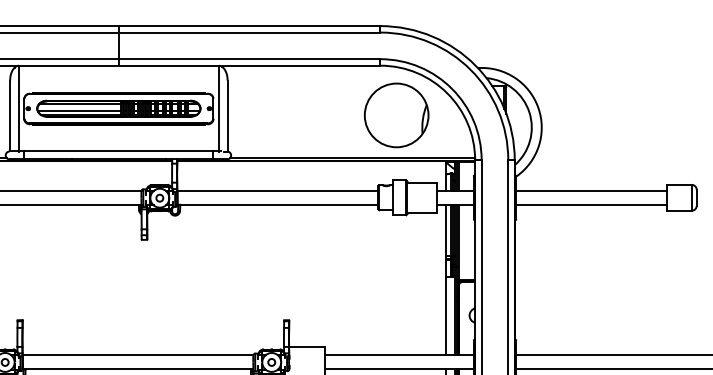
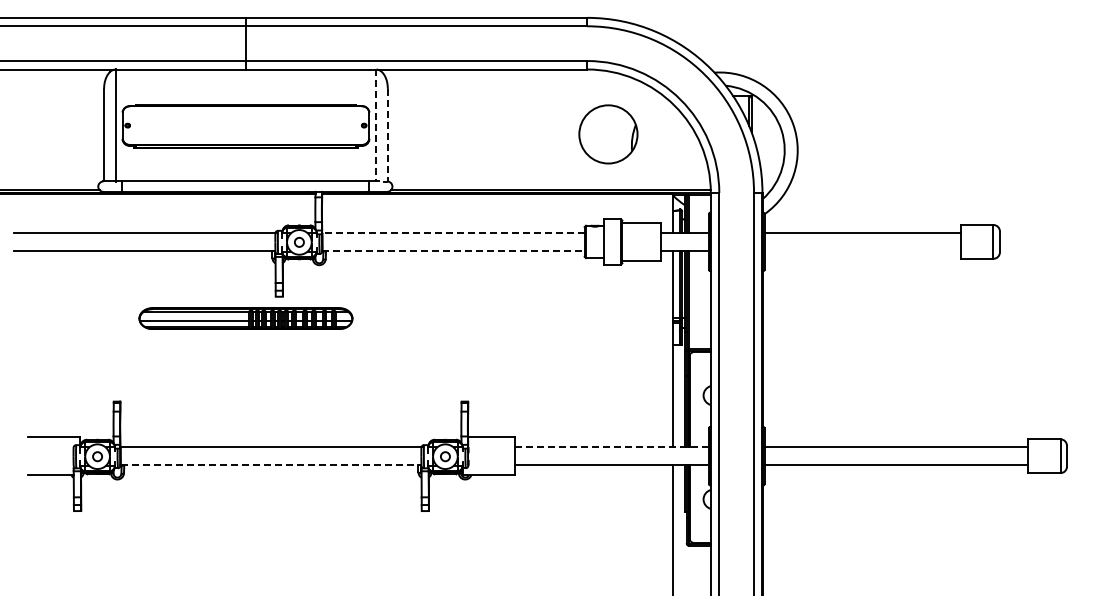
part: (118, 108) -> (245, 318), moved
line: (218, 108) -> (376, 125), solid -> dashed
part: (396, 115) -> (608, 134), size x0.7
line: (227, 116) -> (387, 135), solid -> dashed
line: (277, 190) -> (452, 232), solid -> dashed
line: (278, 204) -> (454, 250), solid -> dashed
line: (591, 204) -> (862, 250), removed
line: (399, 355) -> (612, 447), solid -> dashed
line: (138, 369) -> (271, 465), solid -> dashed

